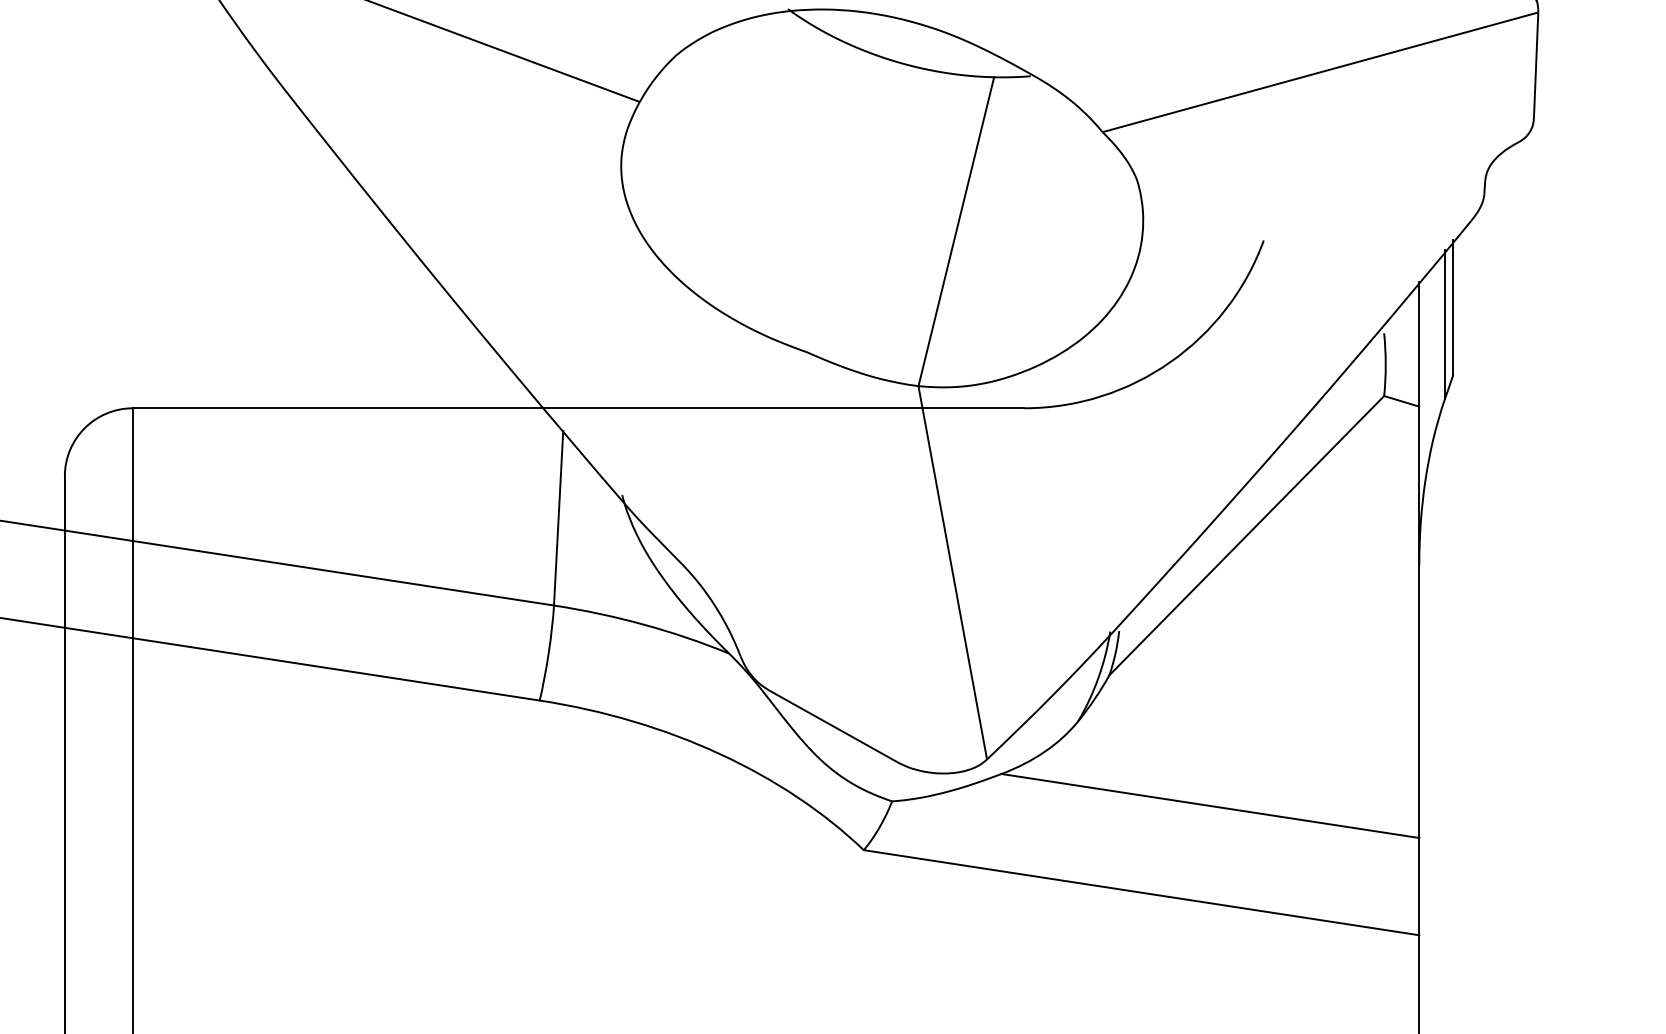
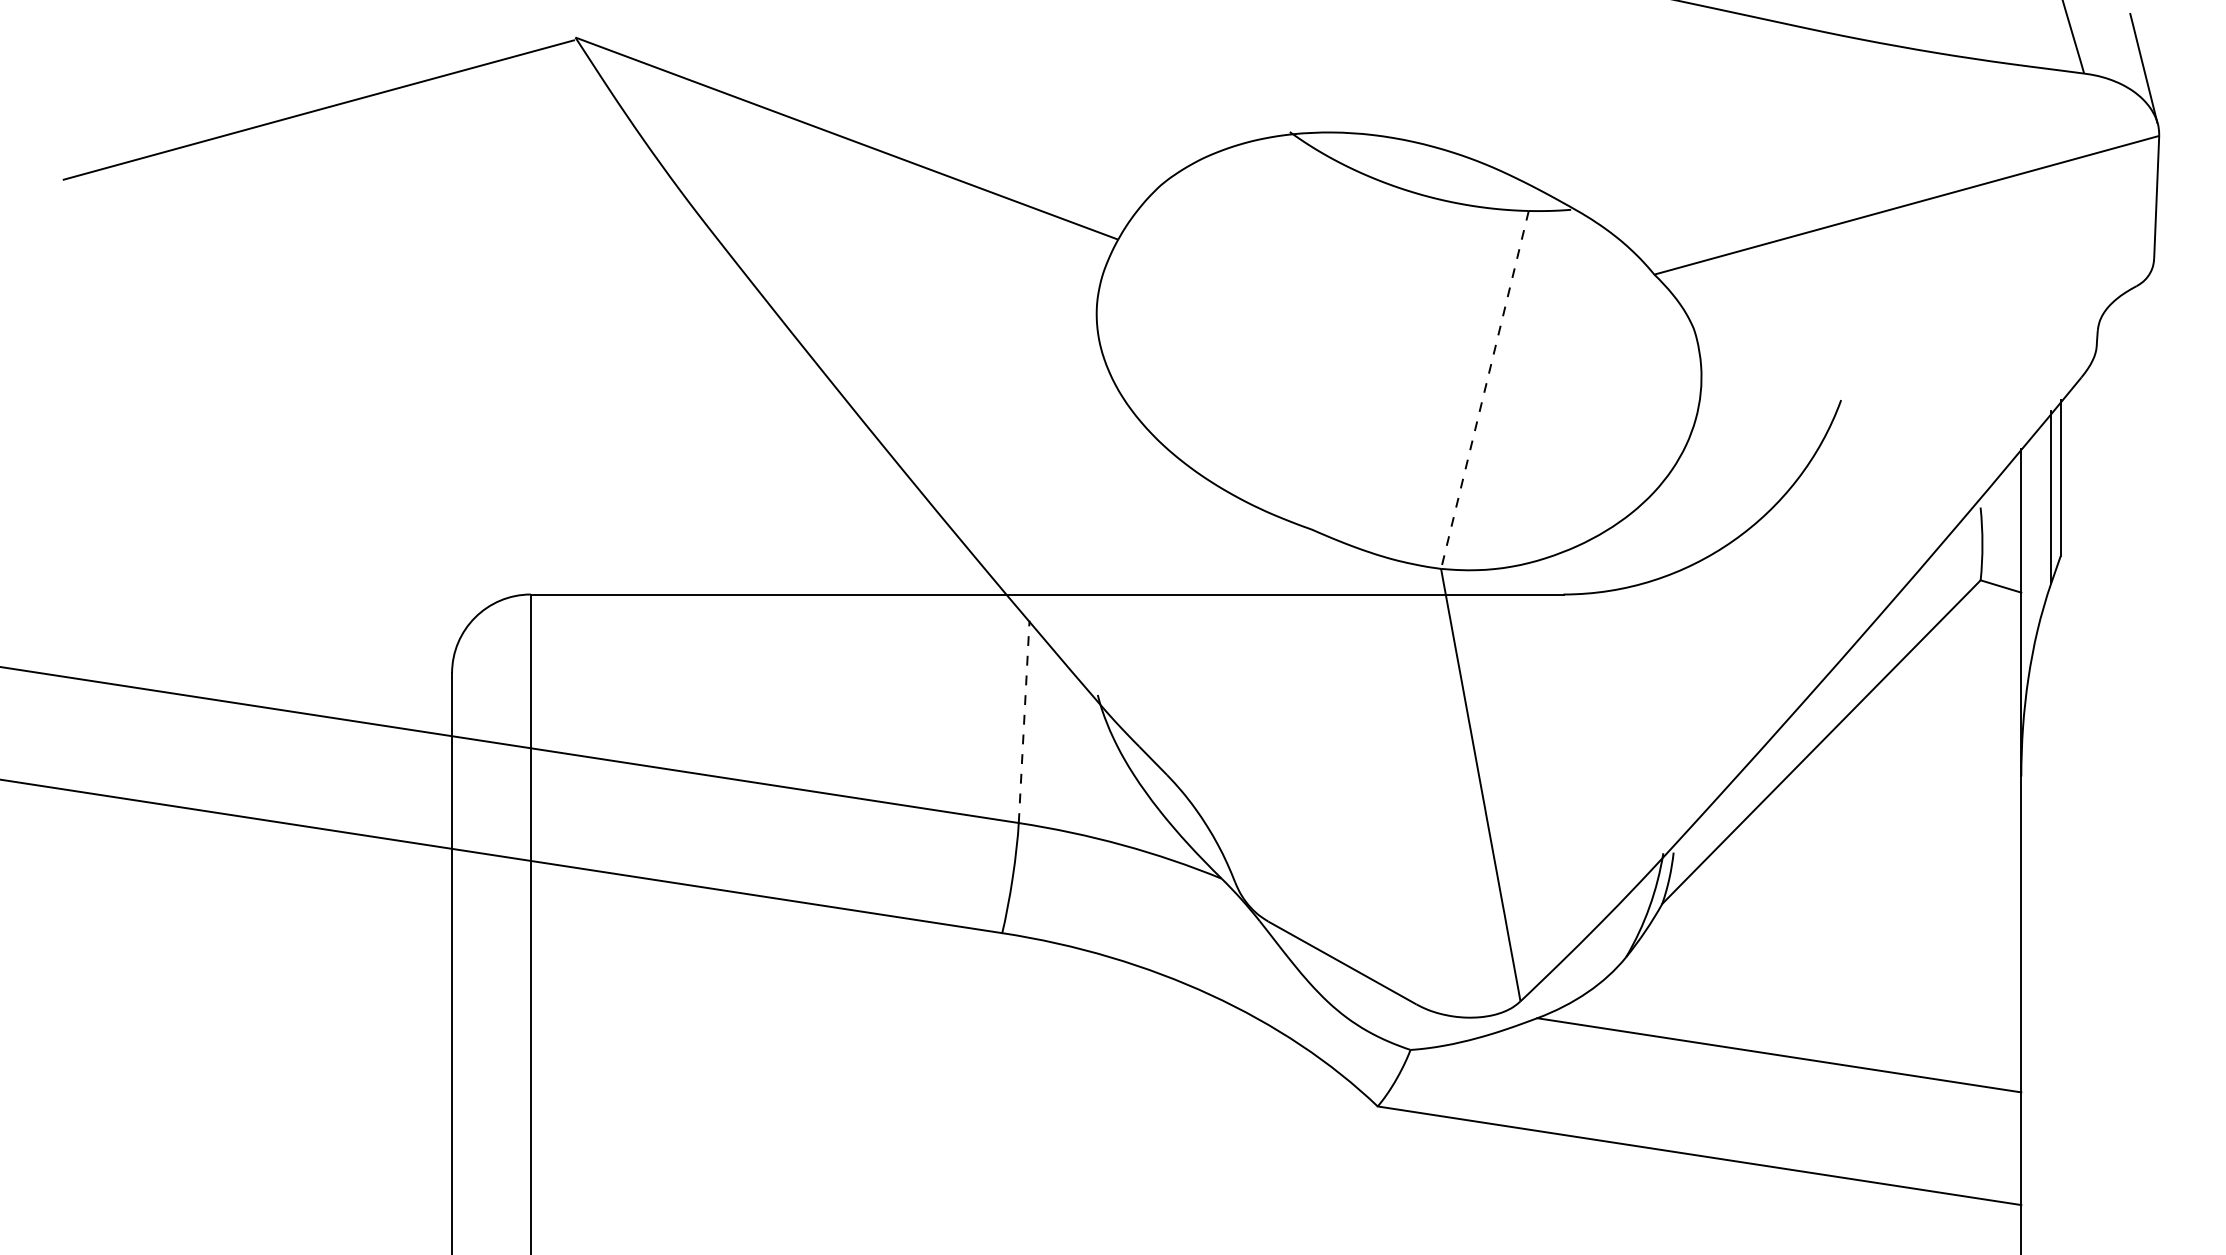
line: (955, 232) -> (1484, 390), solid -> dashed
line: (558, 517) -> (1024, 721), solid -> dashed

